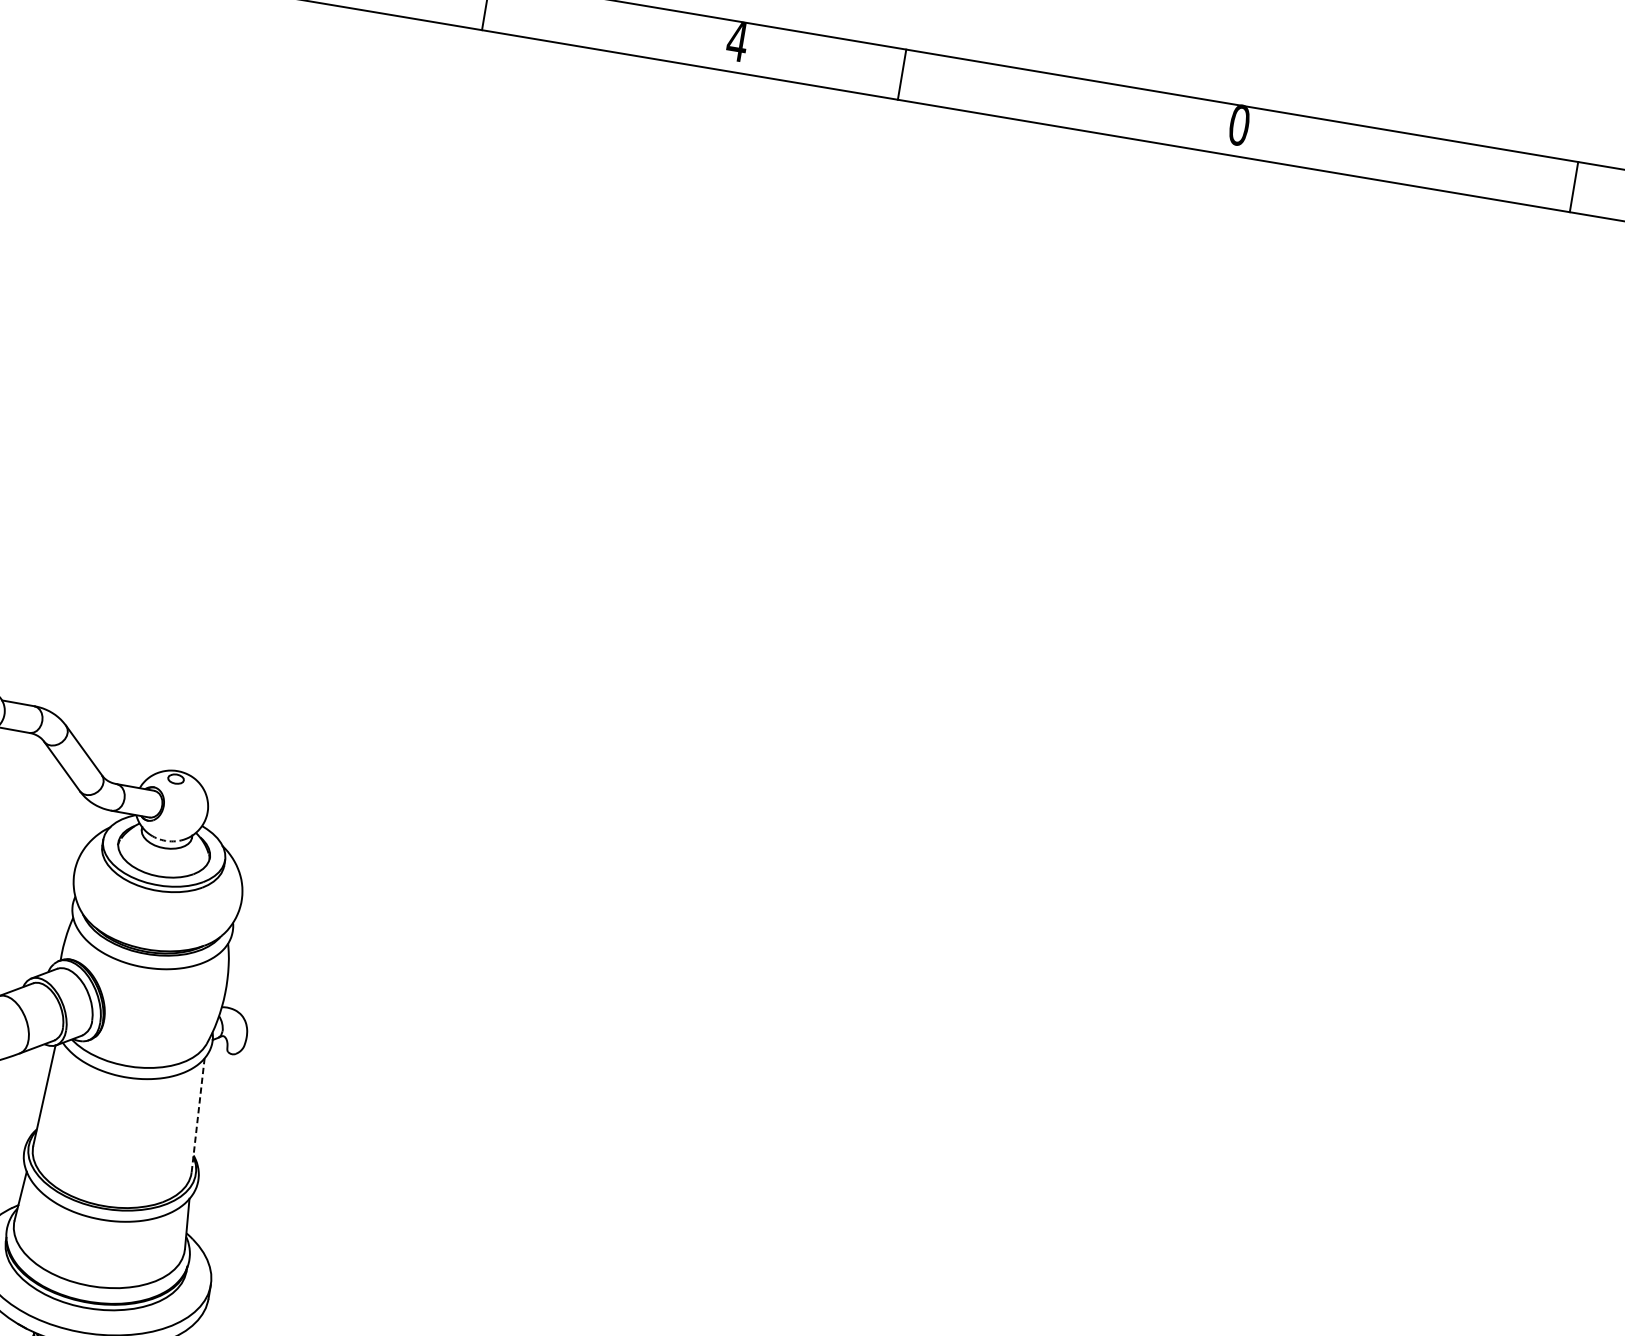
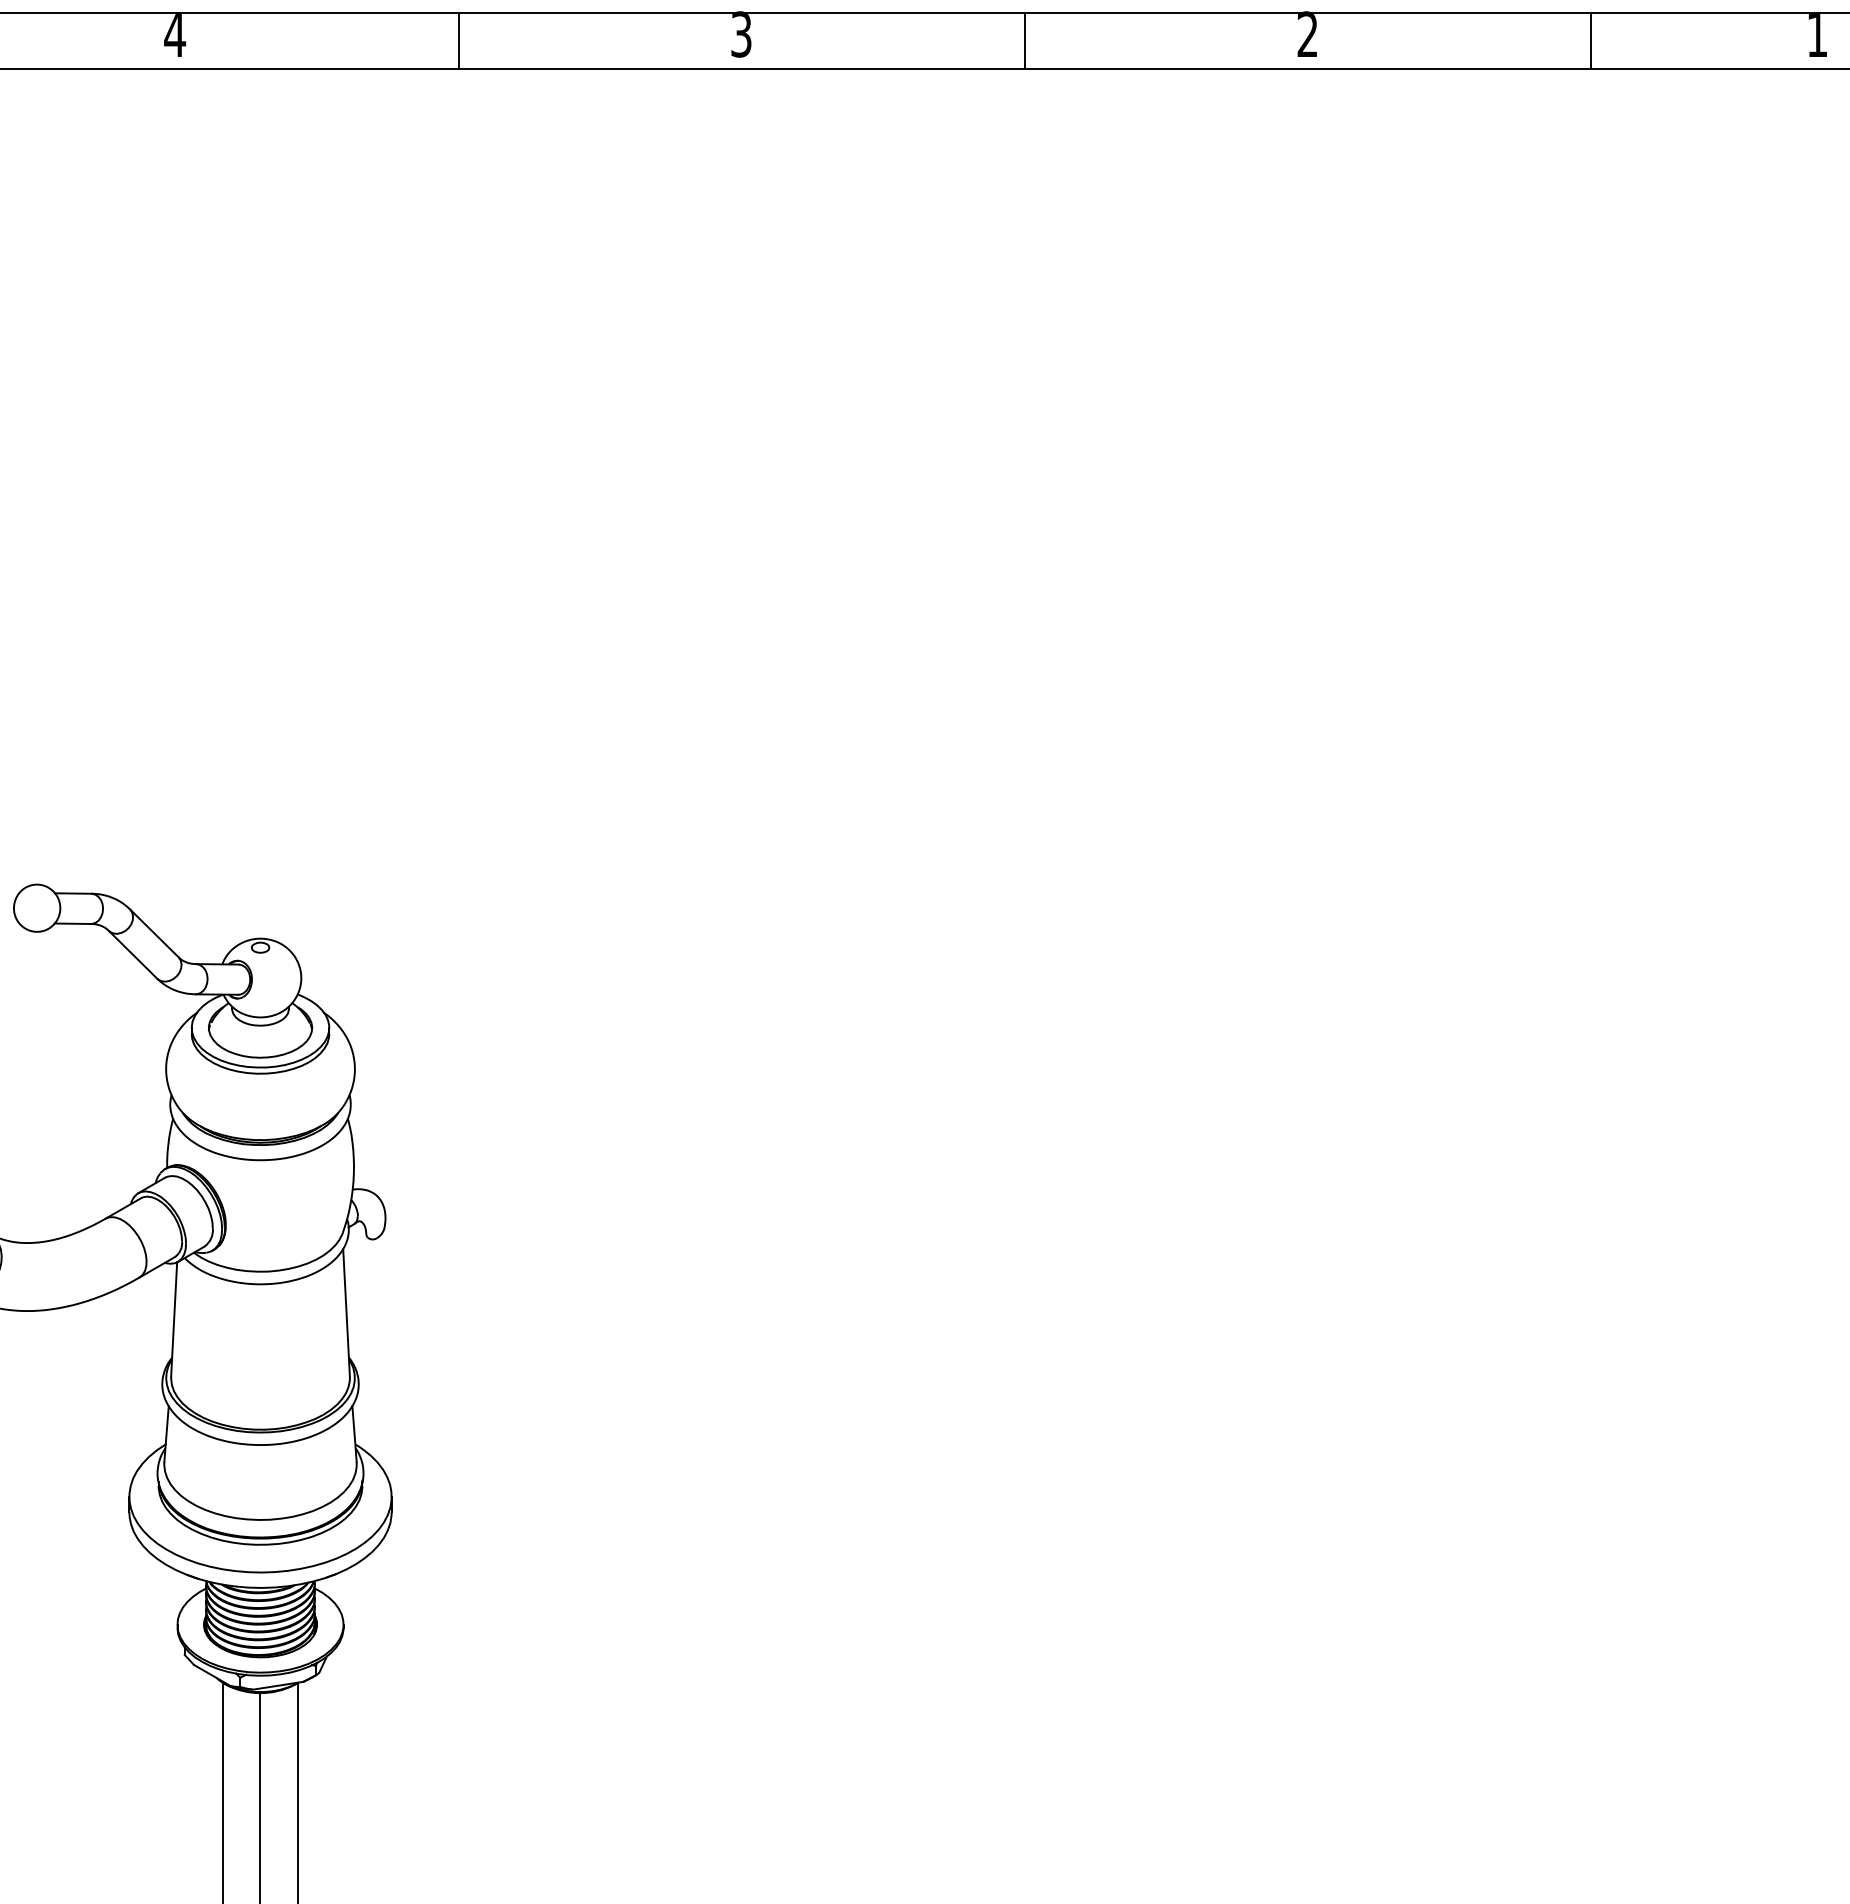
text: (737, 41) -> (741, 34), 4 -> 3
line: (902, 74) -> (1025, 40), moved
text: (1239, 125) -> (1307, 34), 0 -> 2
line: (1574, 186) -> (1591, 40), moved
arc: (165, 840) -> (260, 1017), dashed -> solid
line: (198, 1115) -> (346, 1312), dashed -> solid

